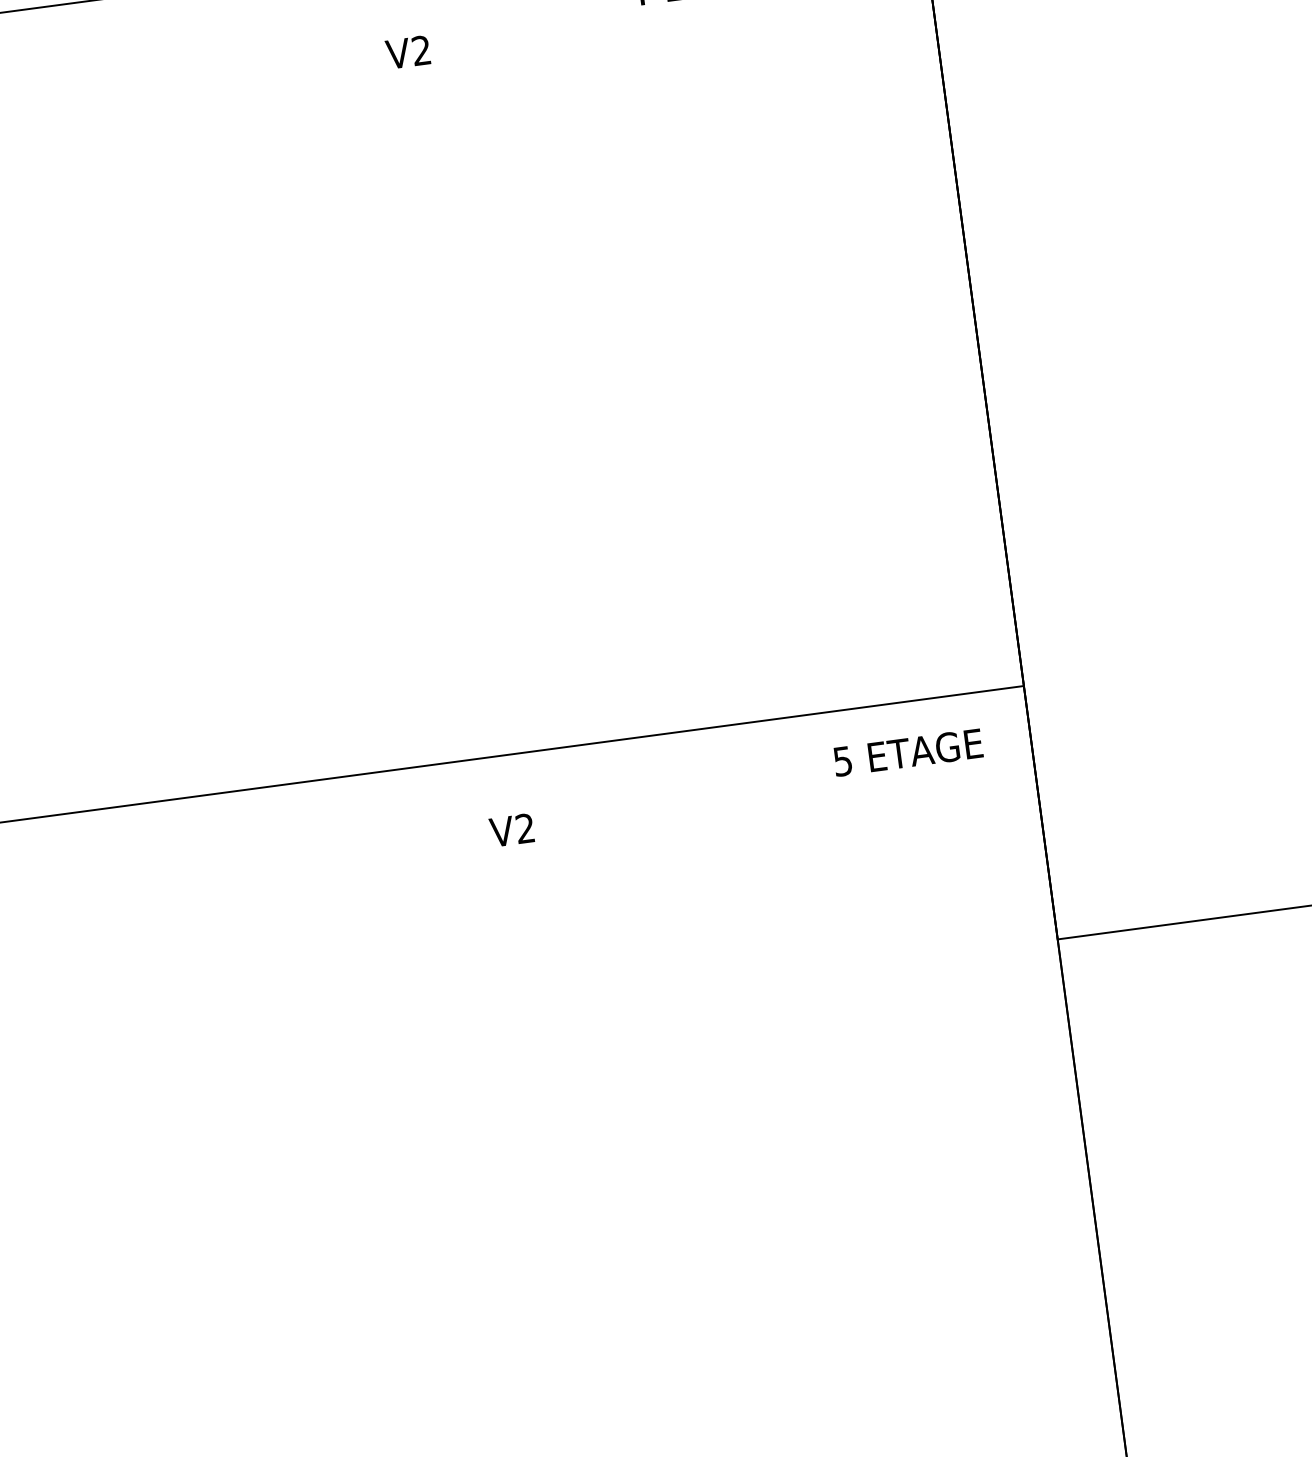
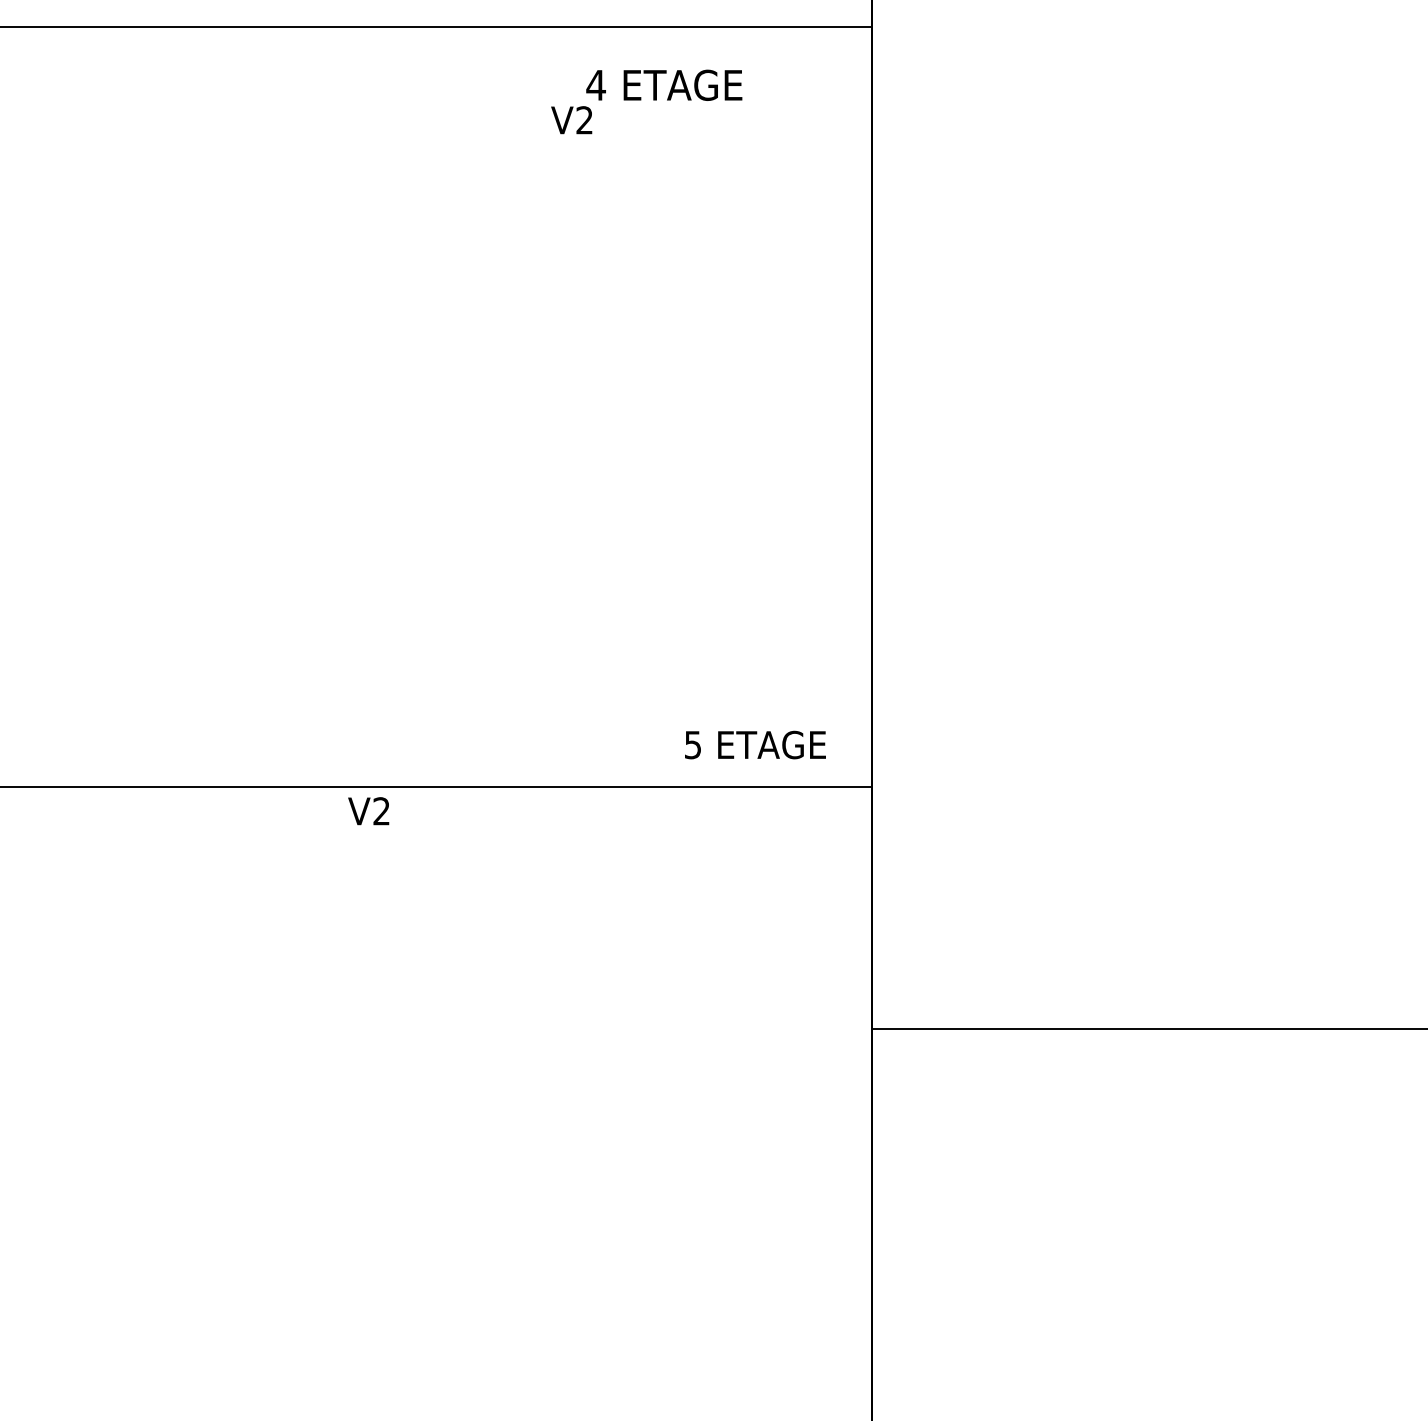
text: (407, 52) -> (571, 120), moved
text: (908, 752) -> (755, 744), moved
text: (511, 830) -> (368, 811), moved

